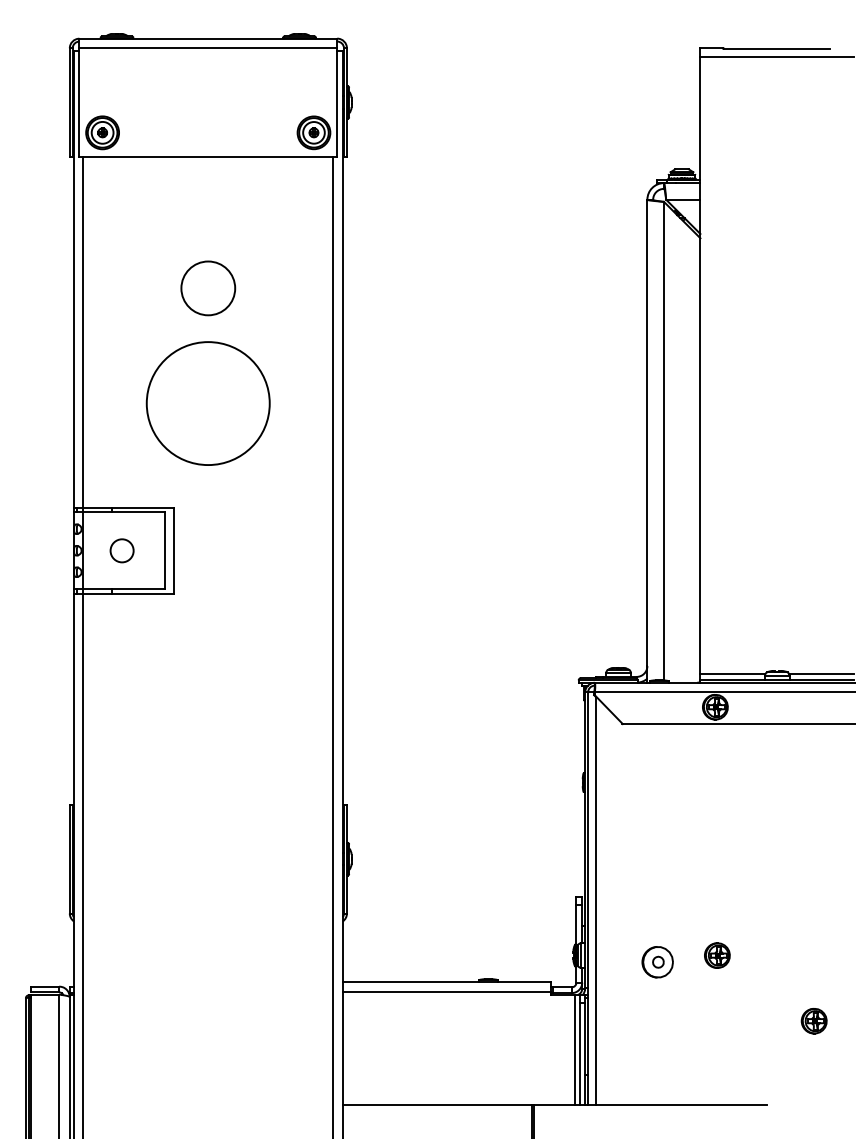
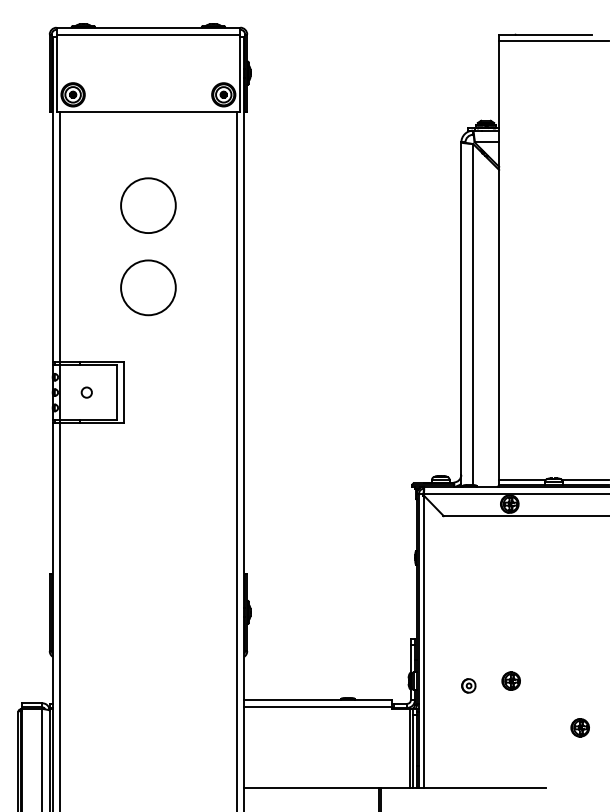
circle: (208, 288) -> (148, 205), size x1.43
circle: (208, 403) -> (148, 287), size x0.62
circle: (121, 550) -> (86, 392), size x0.62
part: (657, 961) -> (468, 685), size x0.62

